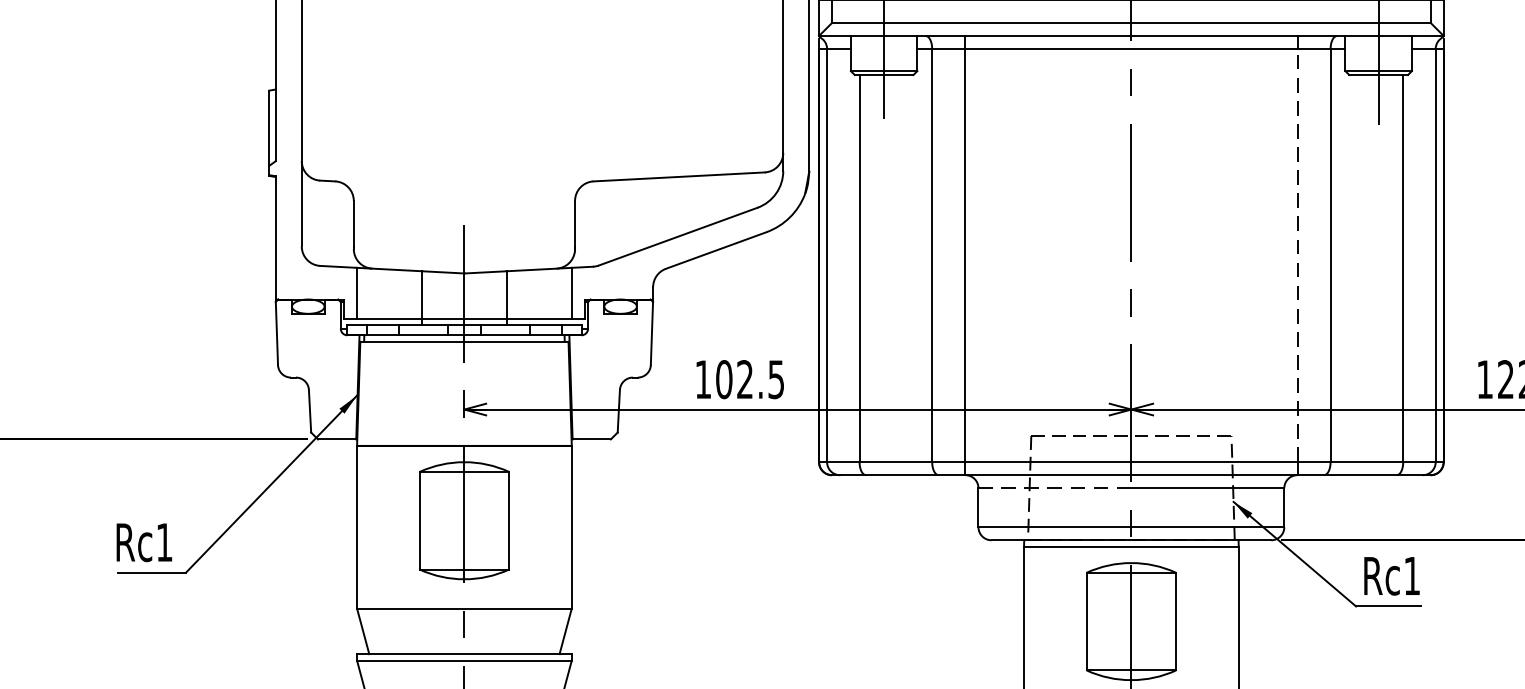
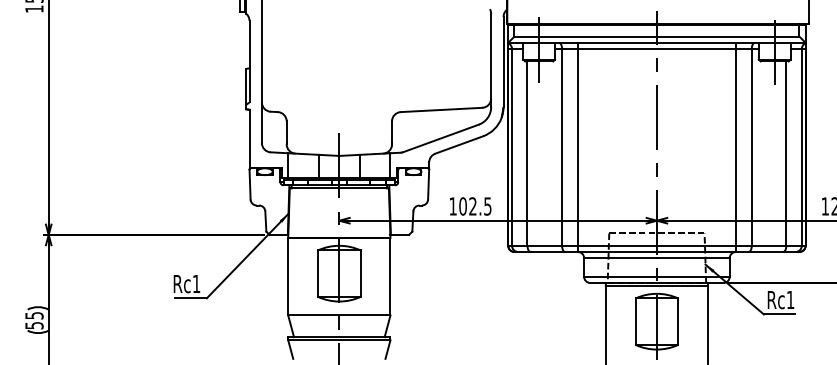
line: (1298, 253) -> (736, 146), dashed -> solid
line: (1054, 488) -> (620, 258), dashed -> solid

